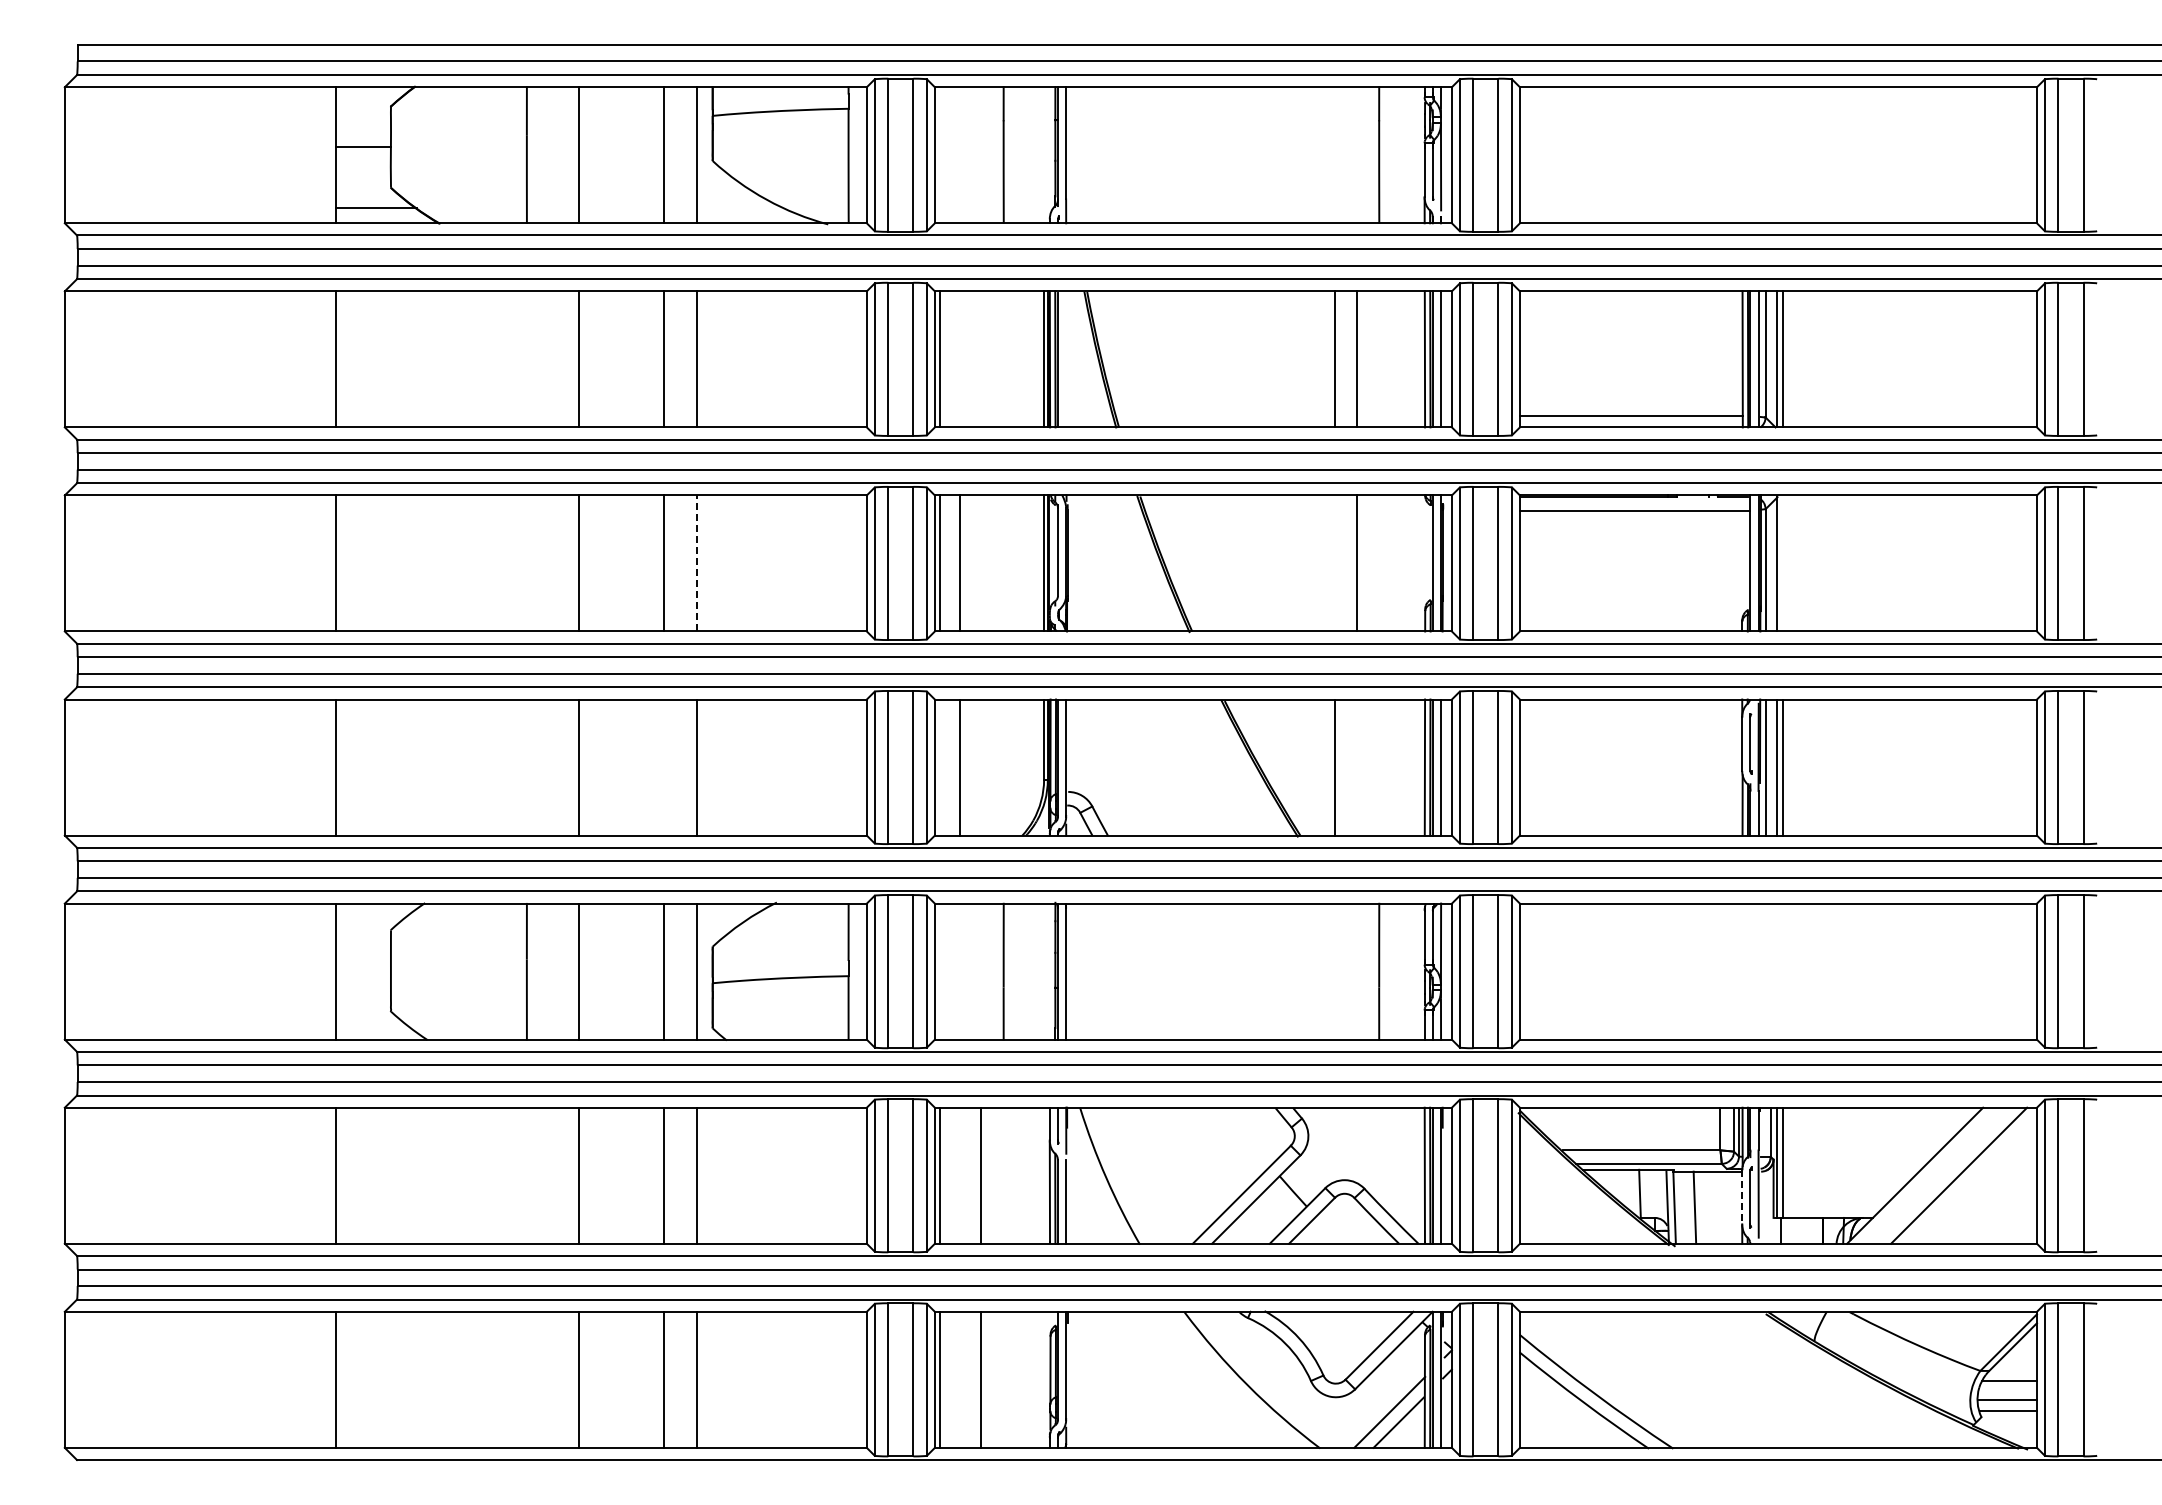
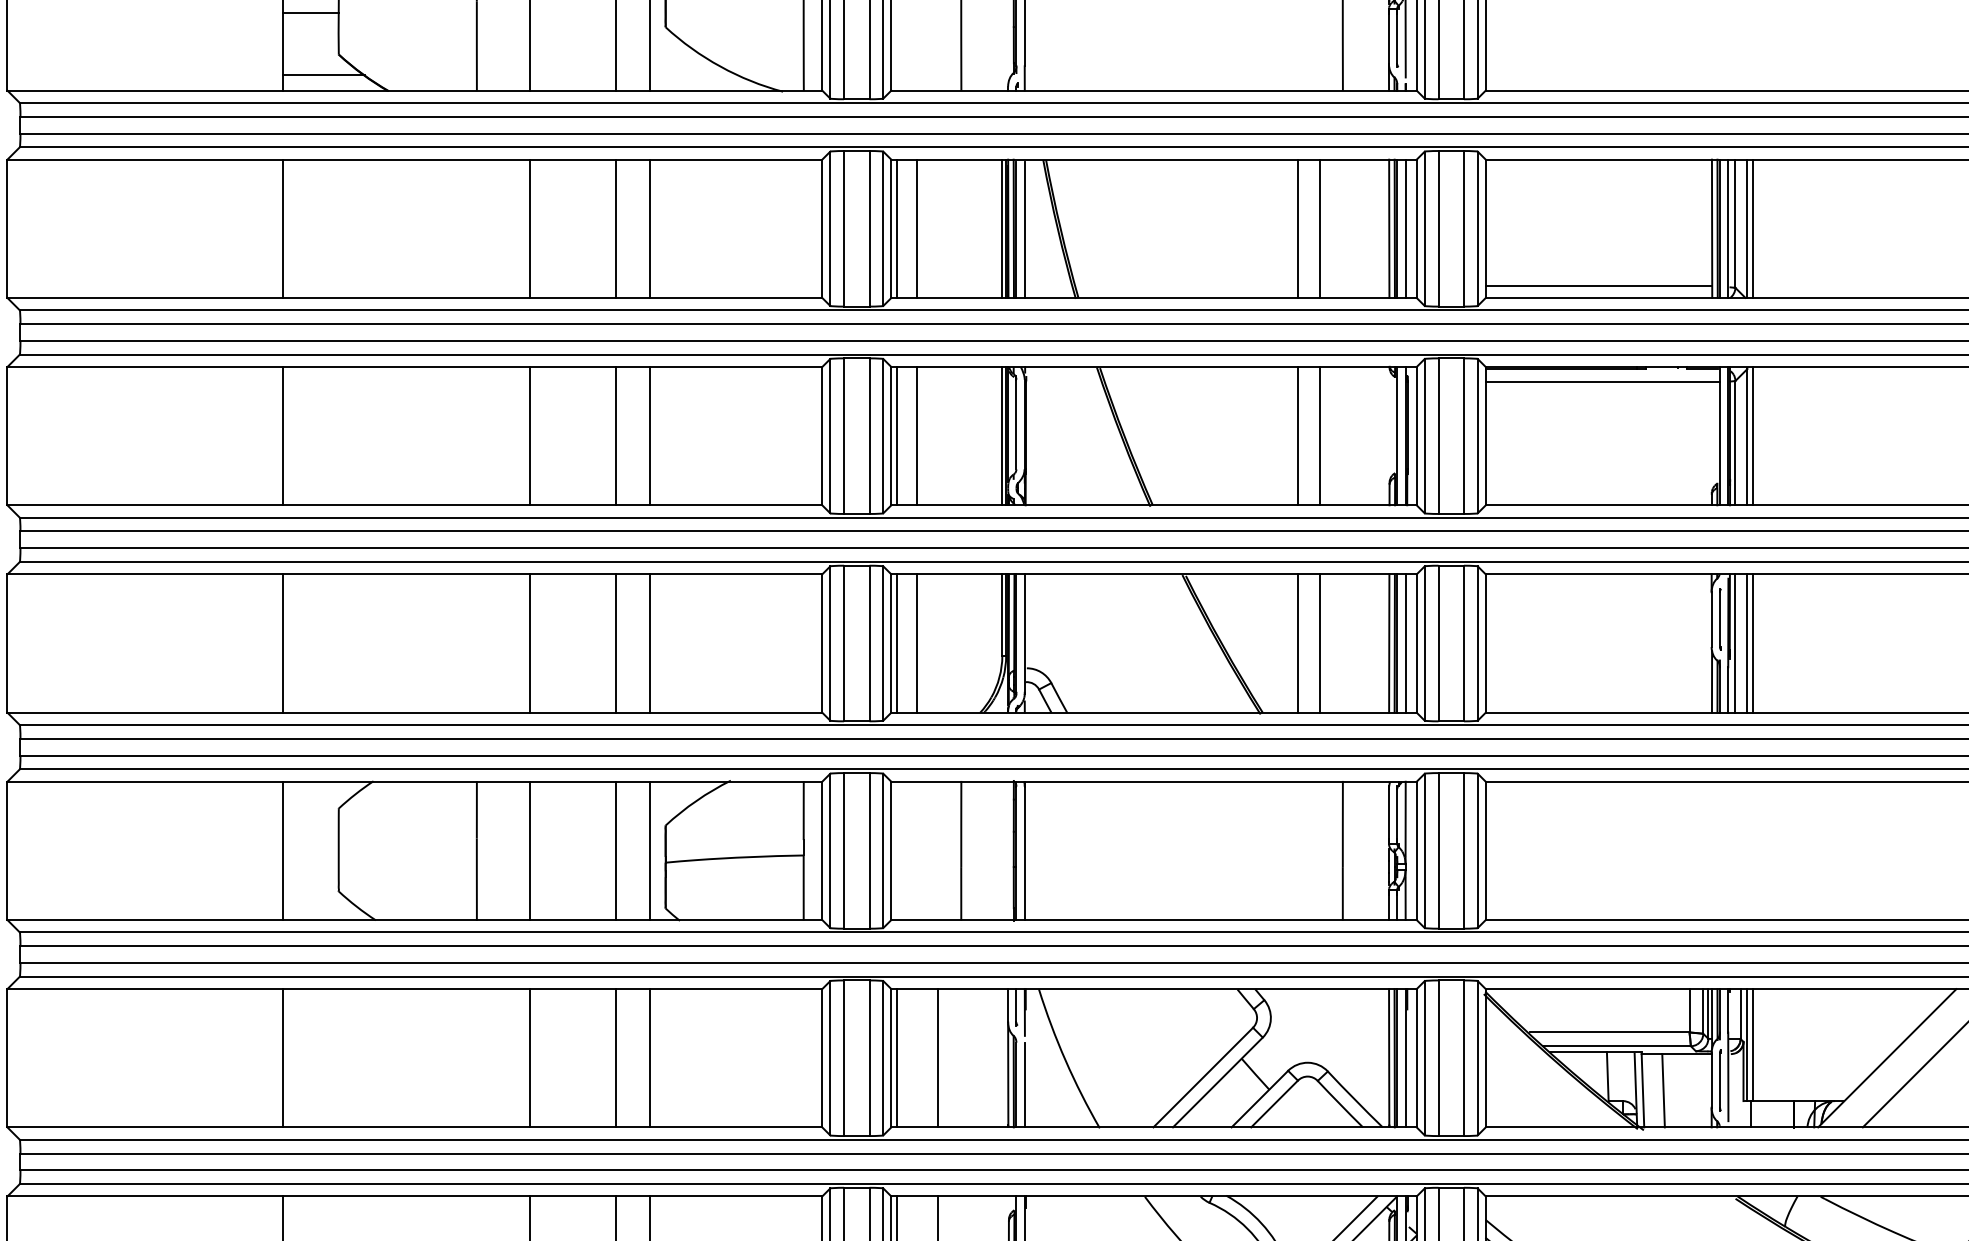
line: (960, 359) -> (917, 228), added
line: (1066, 360) -> (1025, 229), added
line: (697, 562) -> (650, 435), dashed -> solid
line: (1334, 563) -> (1297, 436), added
line: (1783, 563) -> (1753, 436), added
line: (663, 767) -> (615, 643), added
line: (940, 767) -> (897, 643), added
line: (1356, 767) -> (1319, 643), added
line: (1742, 1197) -> (1711, 1080), dashed -> solid

